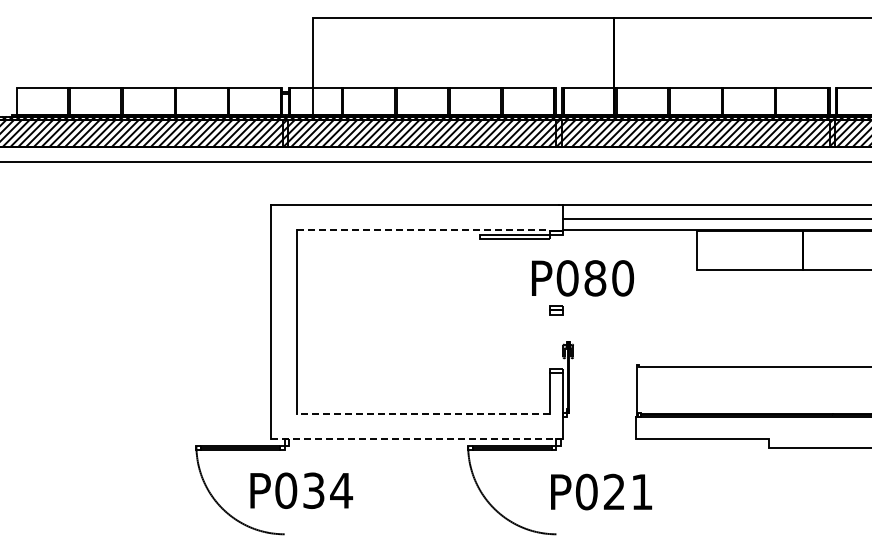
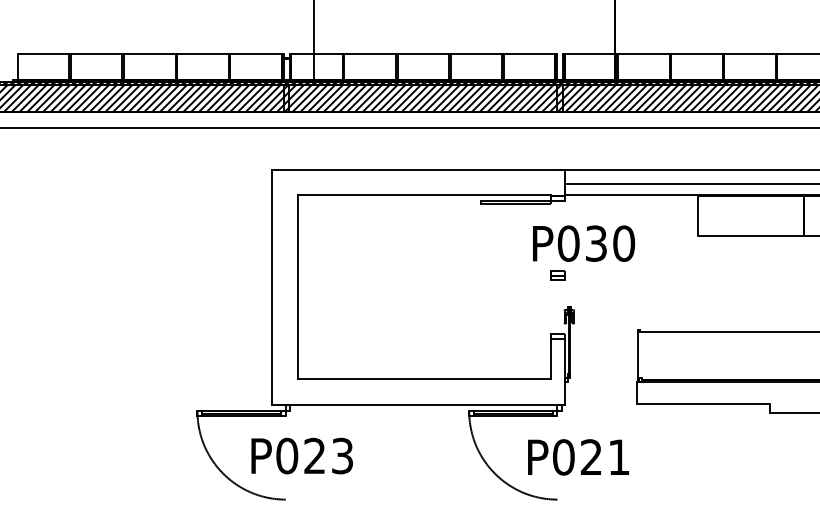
line: (423, 230) -> (424, 195), dashed -> solid
text: (595, 278) -> (596, 243), P080 -> P030
line: (423, 413) -> (424, 378), dashed -> solid
line: (417, 439) -> (418, 404), dashed -> solid
text: (328, 490) -> (329, 455), P034 -> P023
text: (601, 491) -> (578, 456), moved

